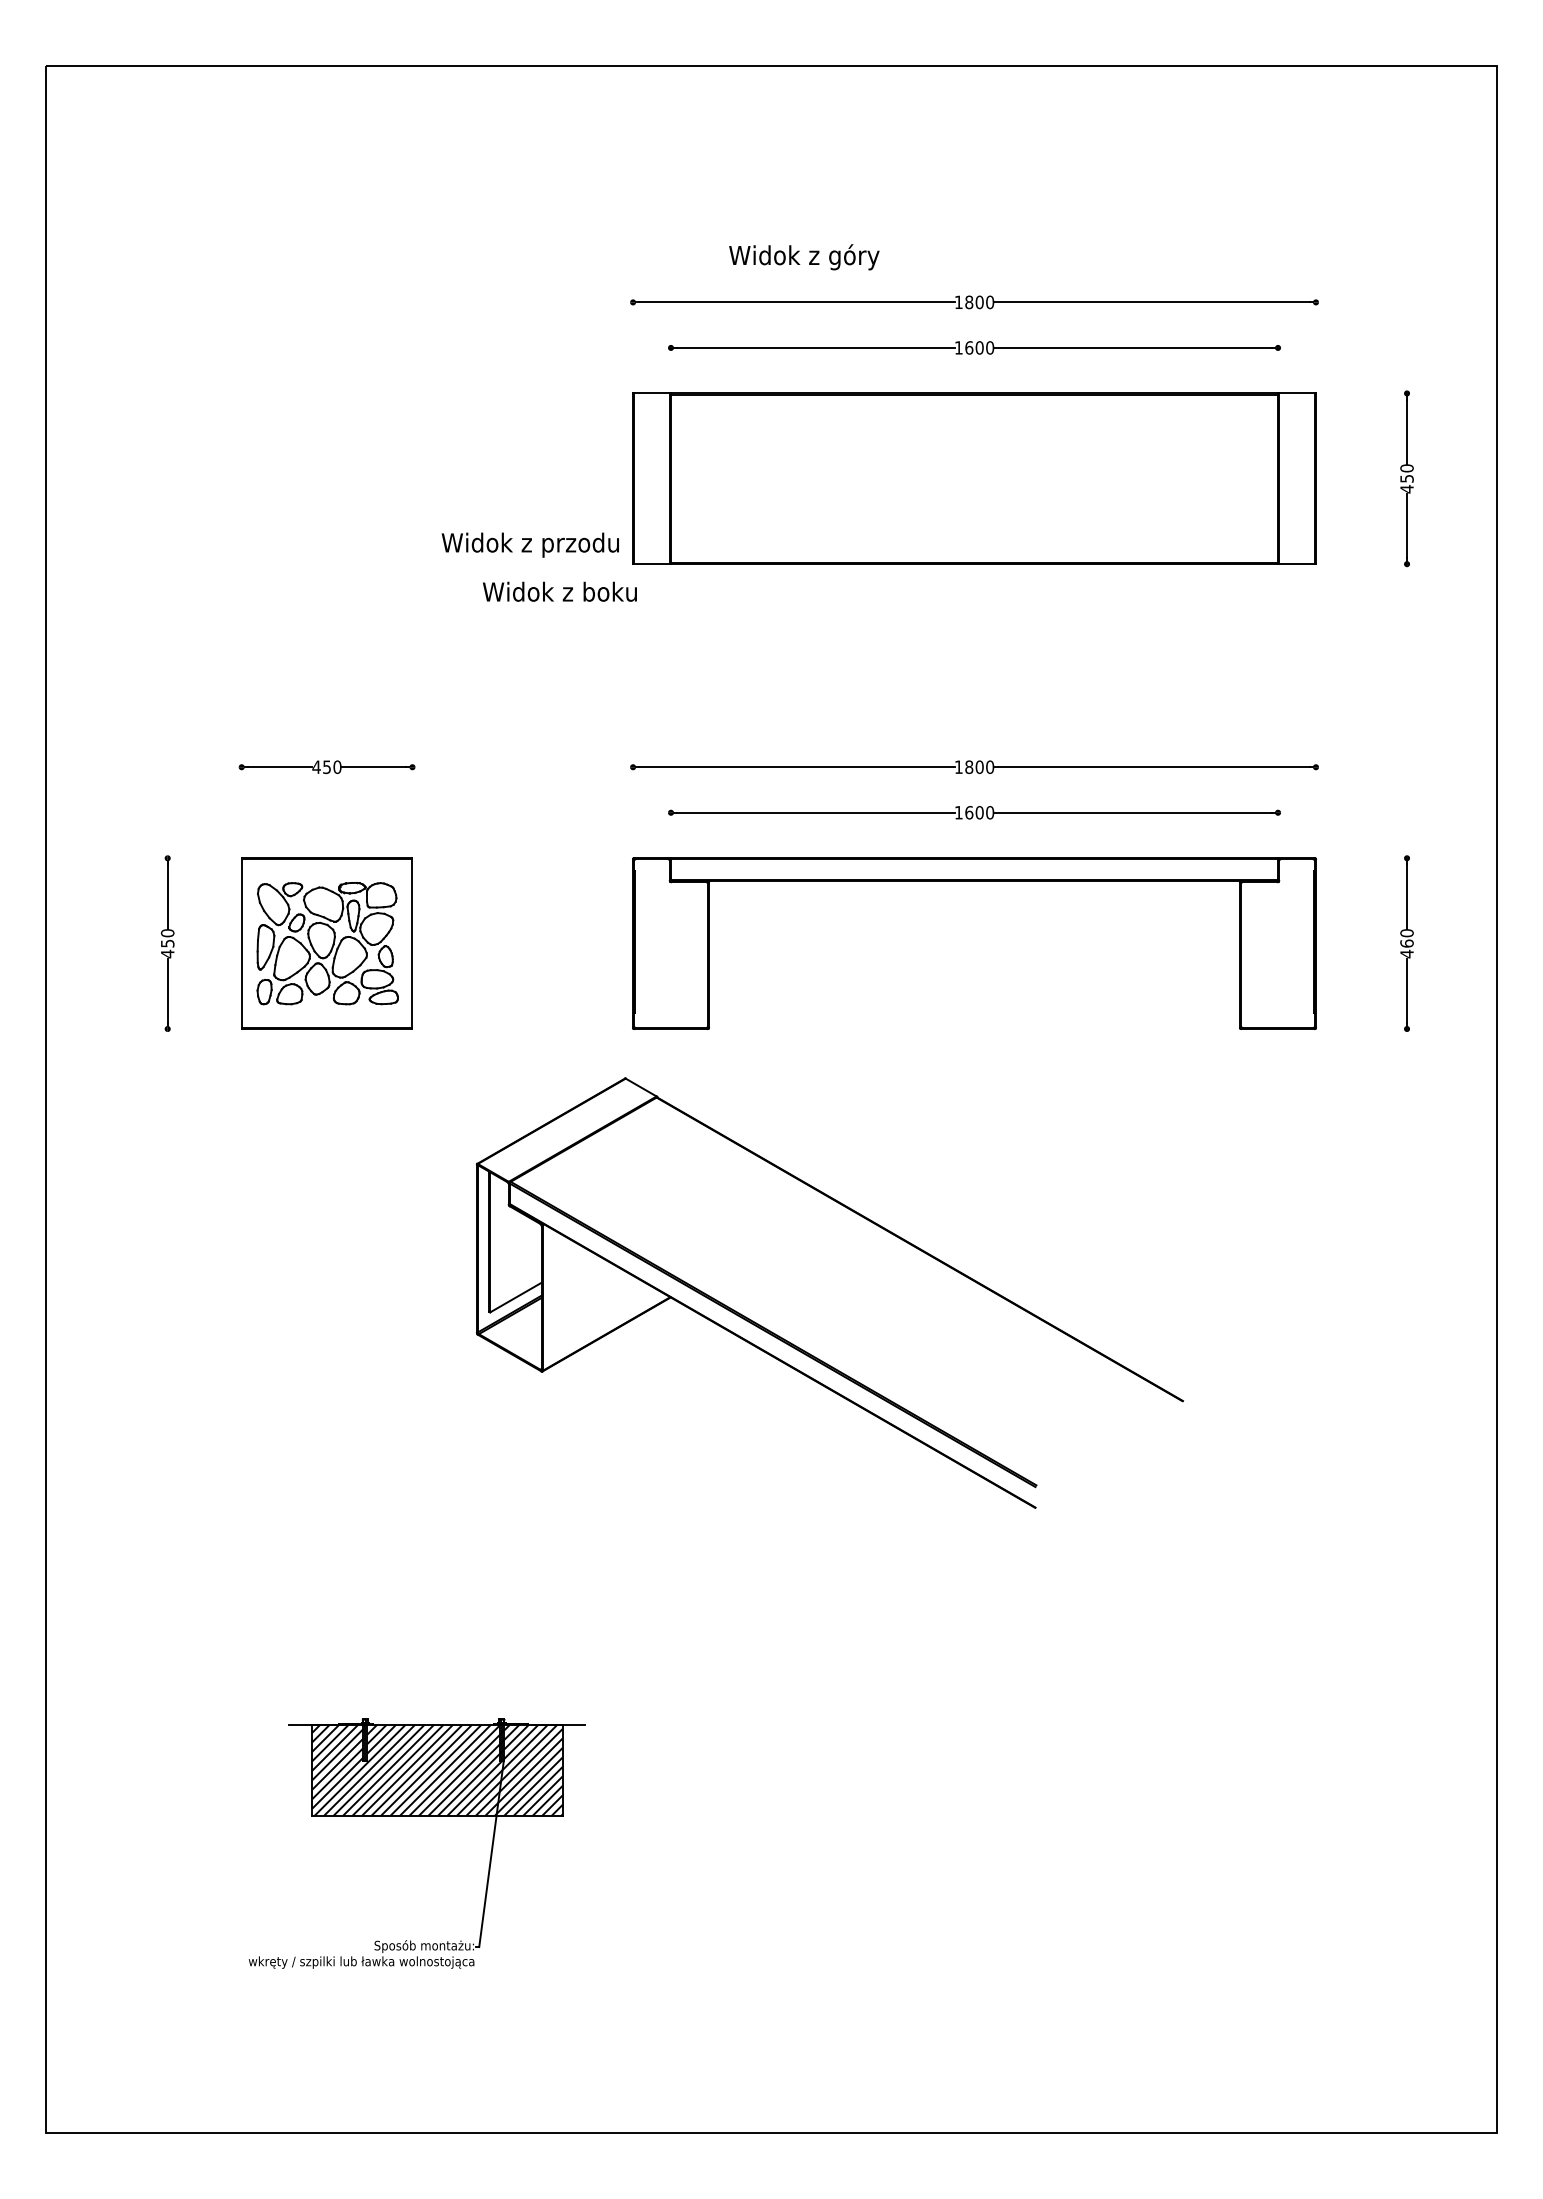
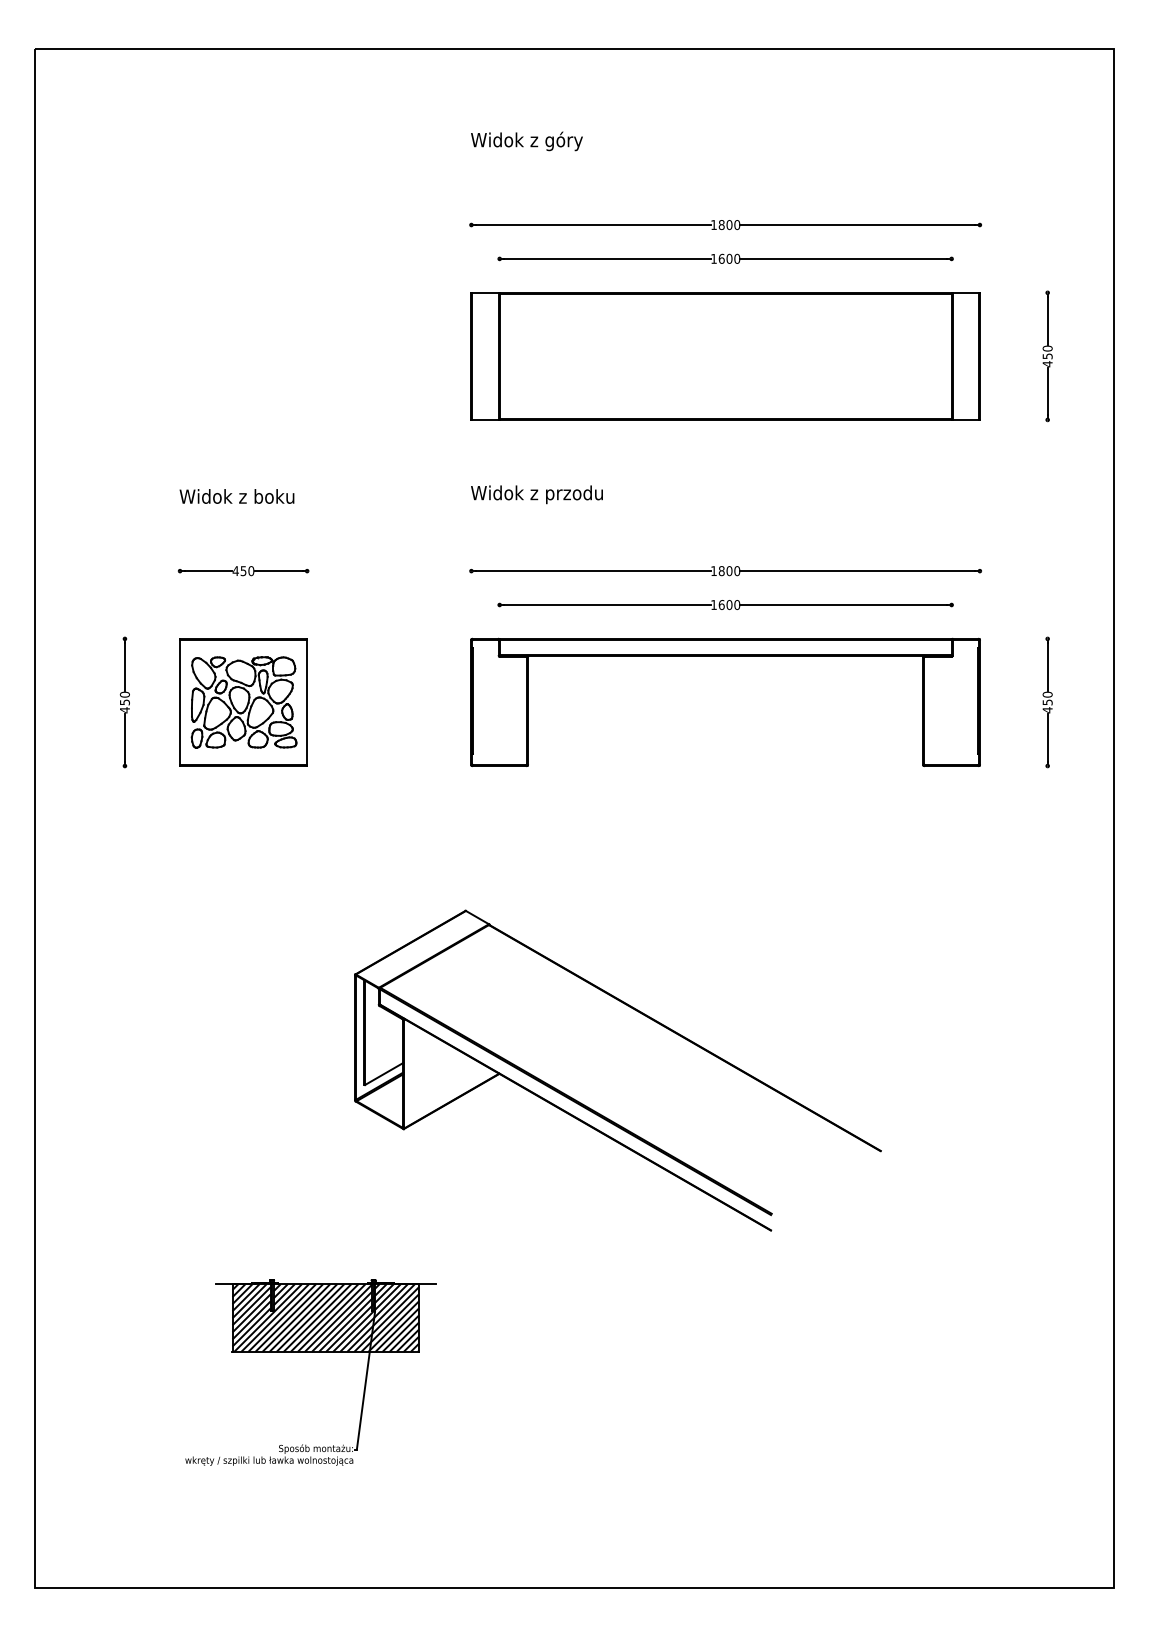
text: (803, 257) -> (526, 141), moved
text: (529, 544) -> (536, 494), moved
text: (559, 591) -> (236, 496), moved
text: (1406, 943) -> (1047, 702), 460 -> 450
part: (799, 1346) -> (595, 1110), moved

